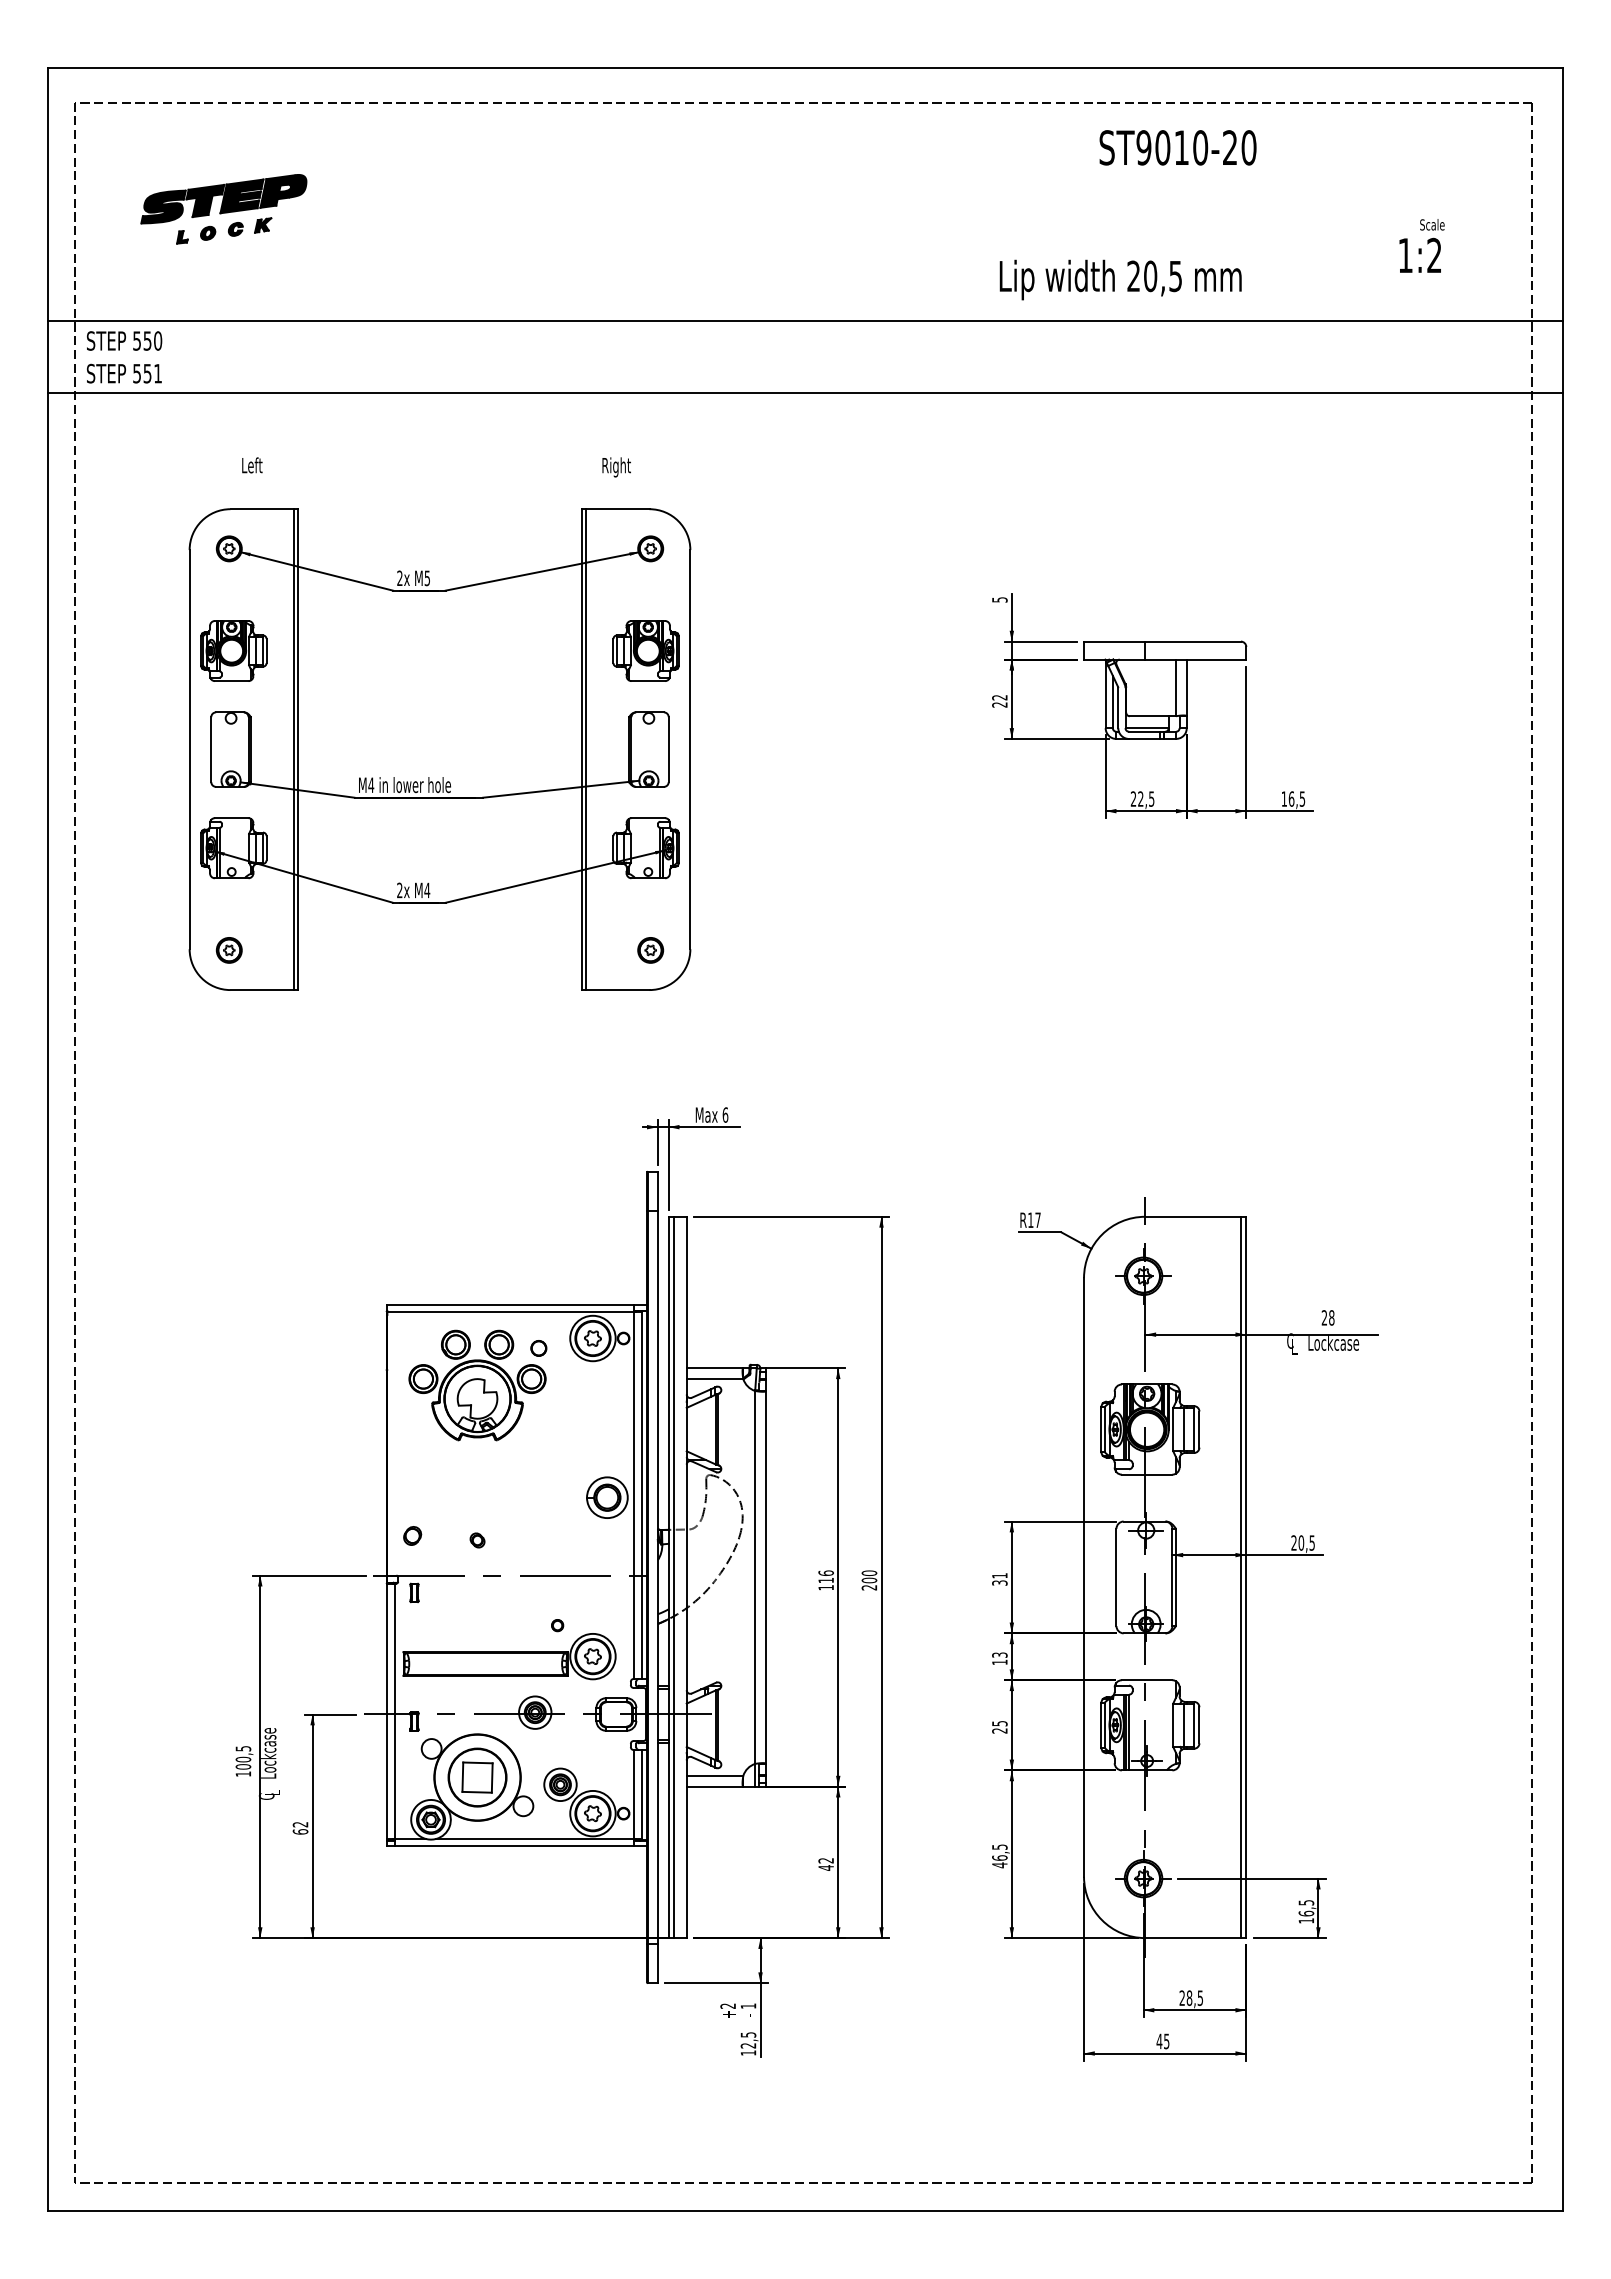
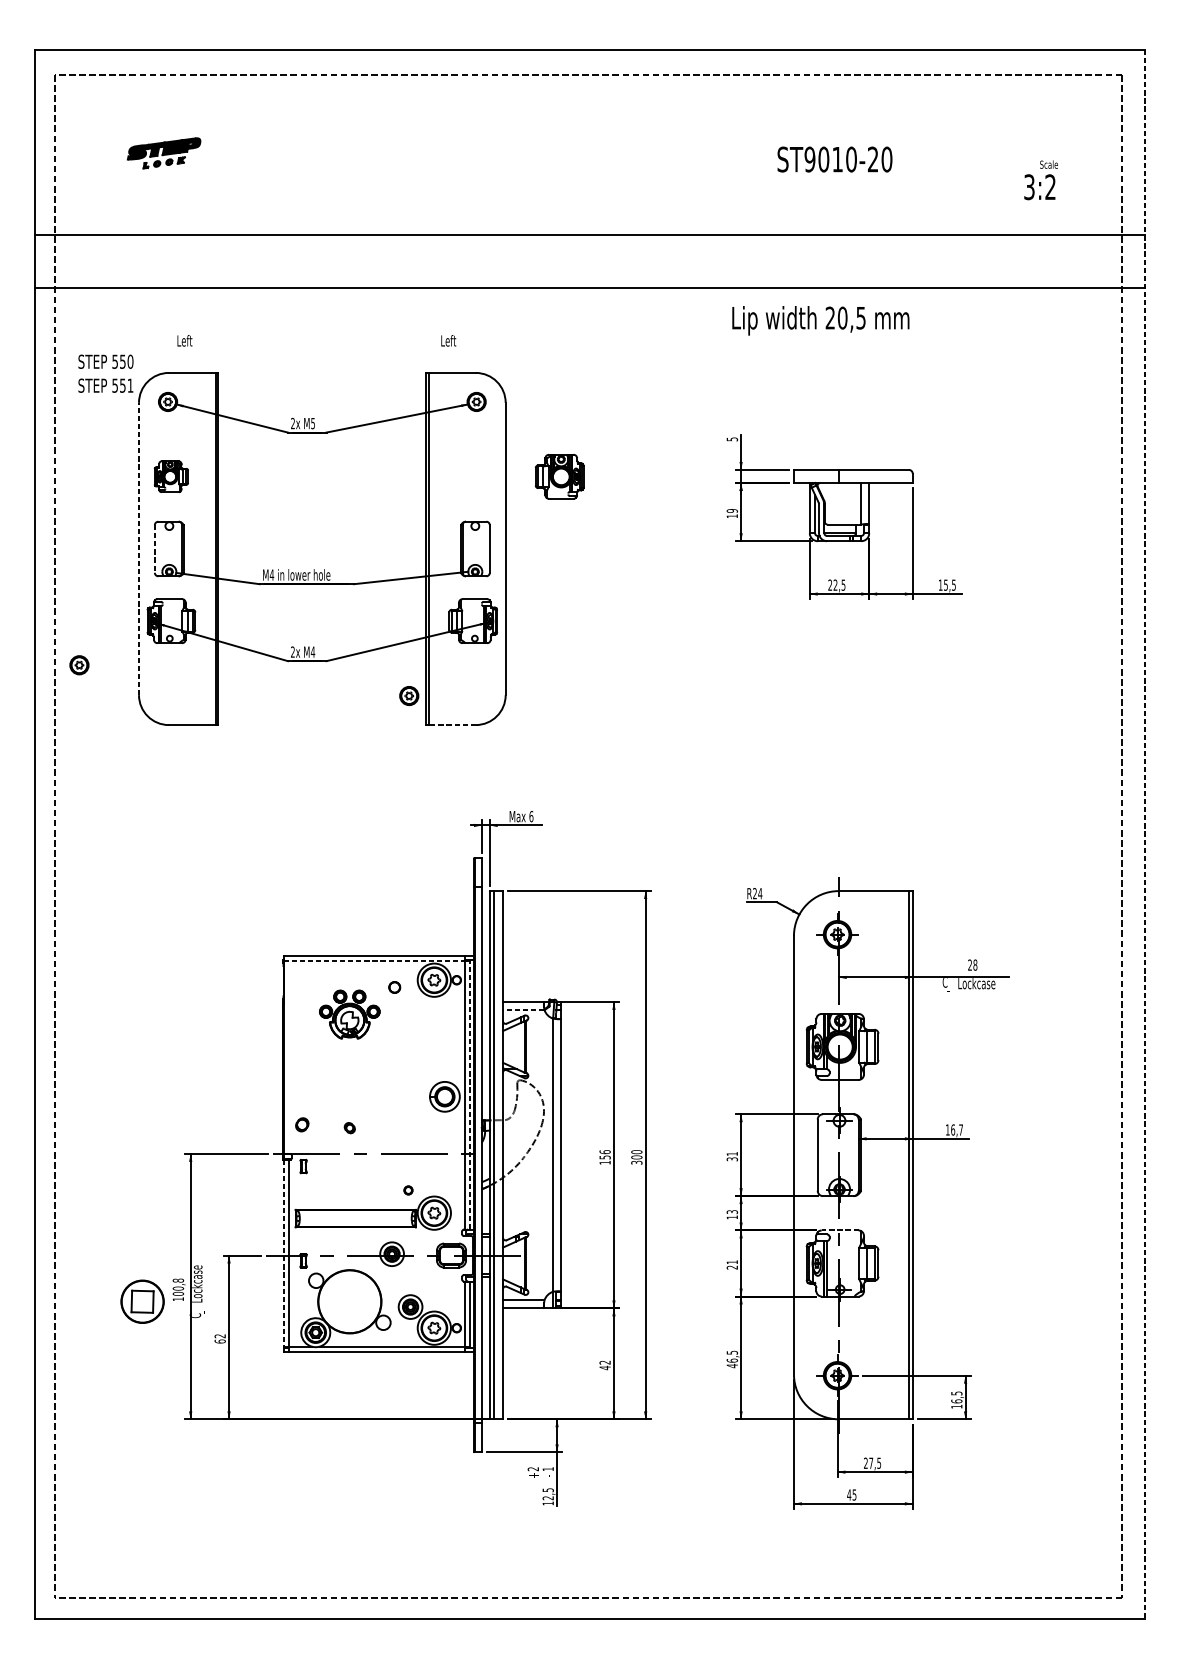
text: (1177, 147) -> (834, 159), moved
part: (223, 209) -> (163, 153), size x0.6
text: (1405, 255) -> (1029, 187), 1:2 -> 3:2
text: (1120, 279) -> (820, 320), moved
text: (124, 357) -> (105, 373), moved
text: (616, 467) -> (451, 342), Right -> Left
part: (233, 650) -> (171, 476), size x0.7
part: (645, 650) -> (559, 476), moved
text: (999, 700) -> (732, 513), 22 -> 19
line: (189, 749) -> (138, 548), solid -> dashed
line: (211, 750) -> (155, 549), solid -> dashed
text: (1291, 798) -> (945, 584), 16,5 -> 15,5
part: (228, 950) -> (78, 665), moved
part: (650, 950) -> (409, 696), moved
line: (617, 990) -> (452, 725), solid -> dashed
line: (1562, 1139) -> (1144, 834), solid -> dashed
text: (1034, 1219) -> (757, 893), R17 -> R24
line: (510, 1312) -> (373, 961), solid -> dashed
line: (714, 1379) -> (523, 1010), solid -> dashed
part: (477, 1385) -> (349, 1014), size x0.6
line: (641, 1494) -> (469, 1094), solid -> dashed
text: (1302, 1542) -> (953, 1129), 20,5 -> 16,7
text: (825, 1580) -> (604, 1157), 116 -> 156
text: (869, 1587) -> (636, 1162), 200 -> 300
line: (1146, 1680) -> (839, 1230), solid -> dashed
line: (387, 1711) -> (283, 1253), solid -> dashed
text: (999, 1723) -> (732, 1262), 25 -> 21
text: (243, 1748) -> (178, 1280), 100,5 -> 100,8
part: (477, 1777) -> (142, 1301), moved
text: (1189, 1997) -> (871, 1462), 28,5 -> 27,5

